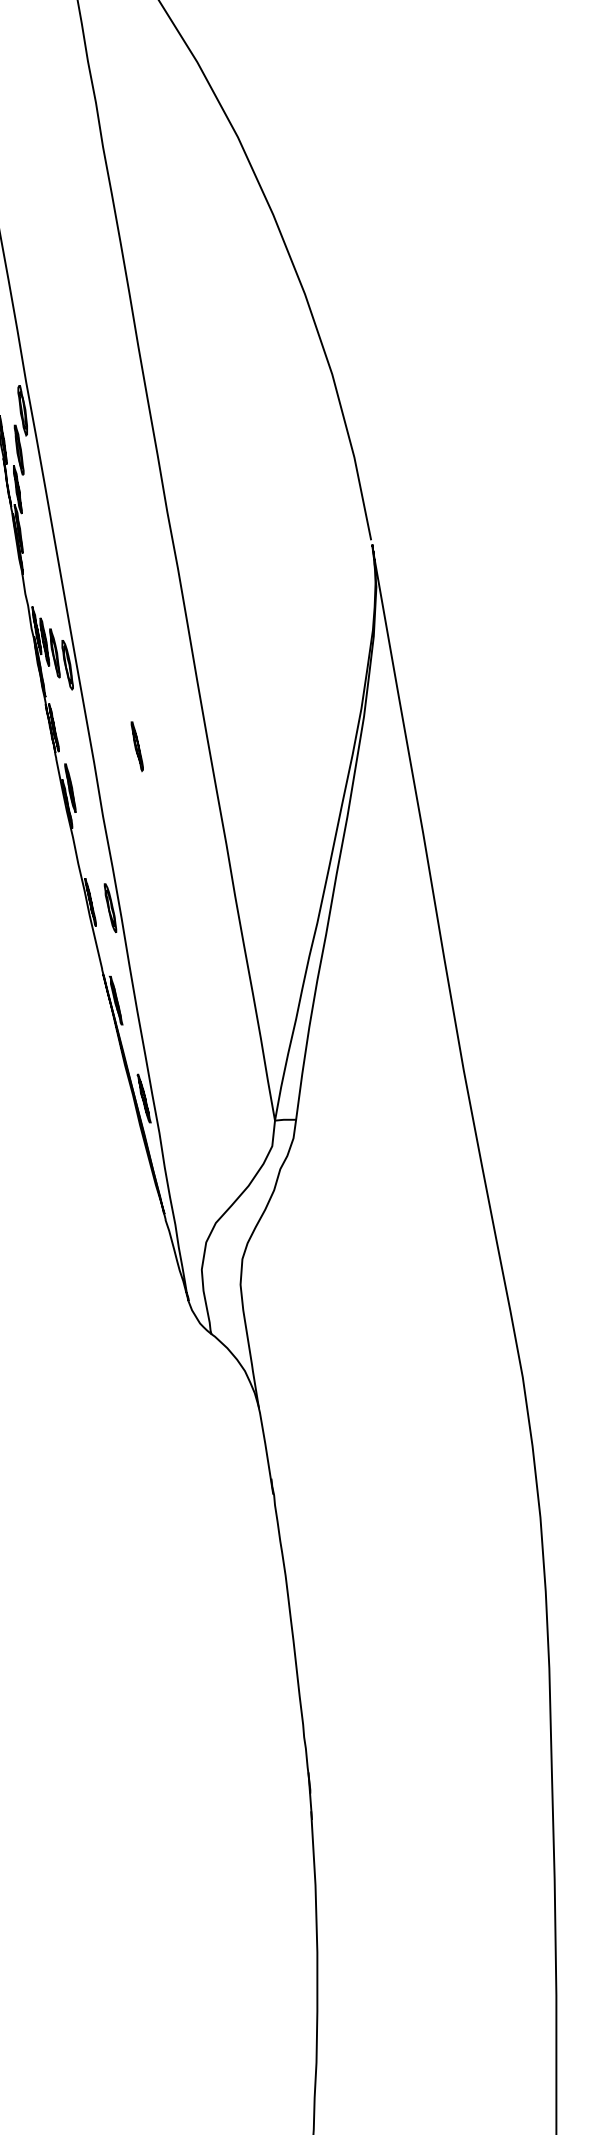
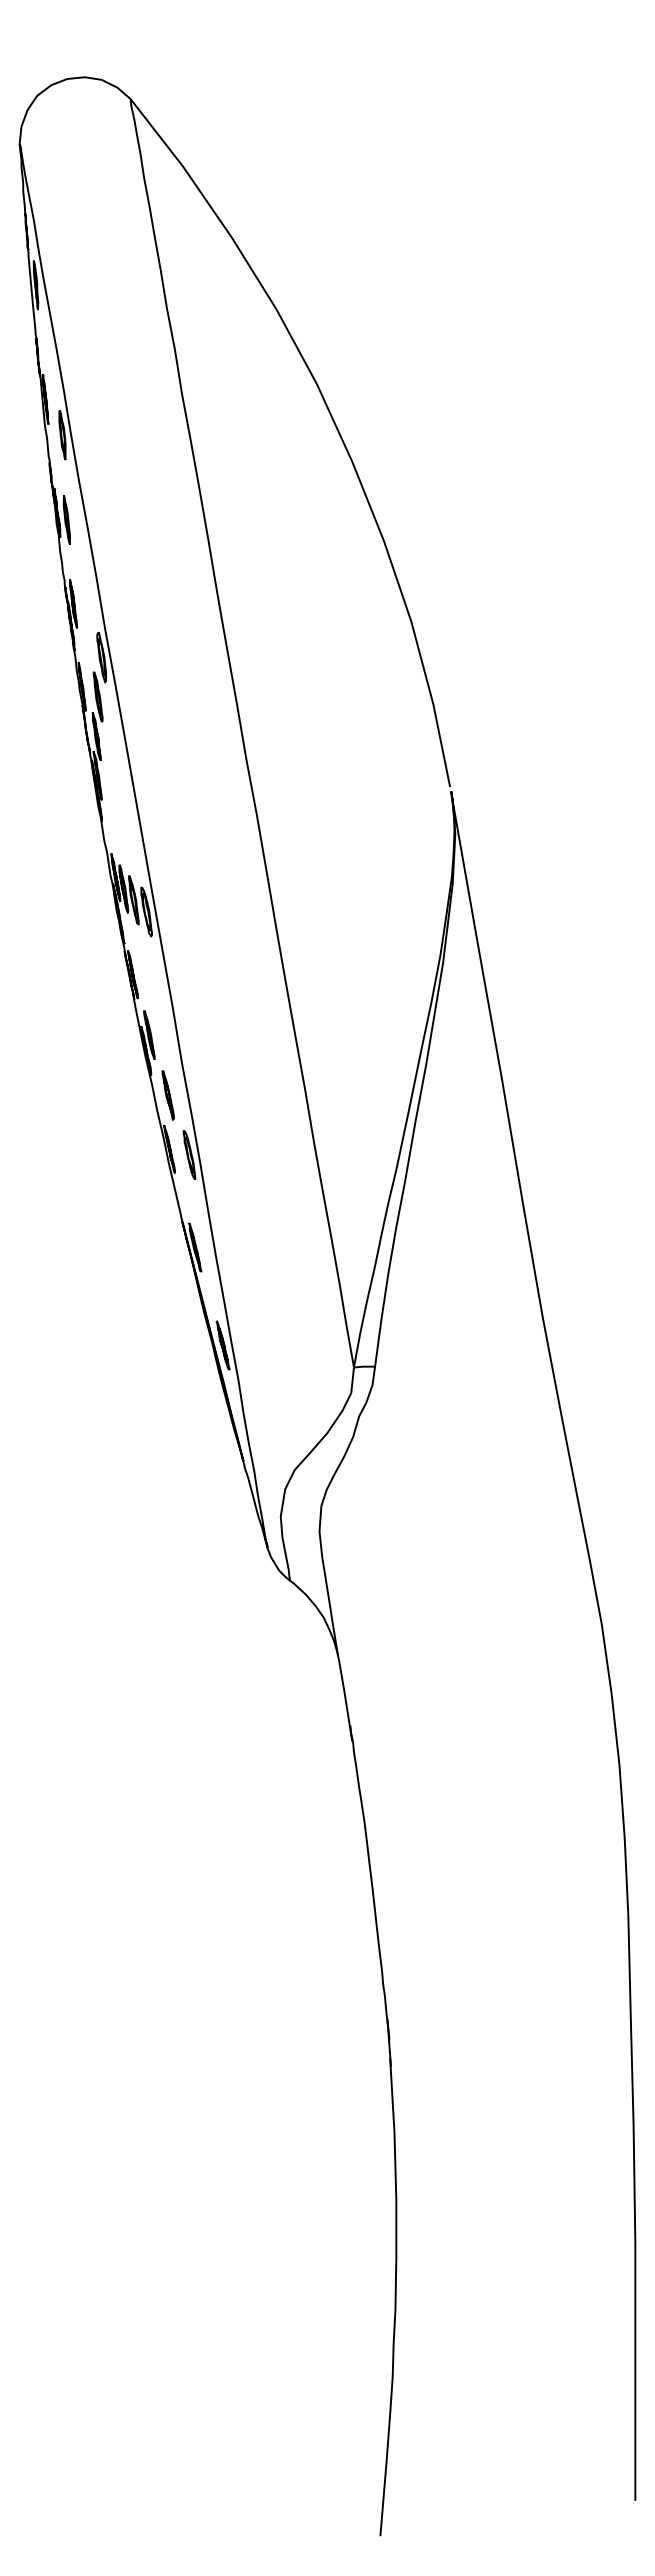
part: (136, 746) -> (167, 1095), moved

